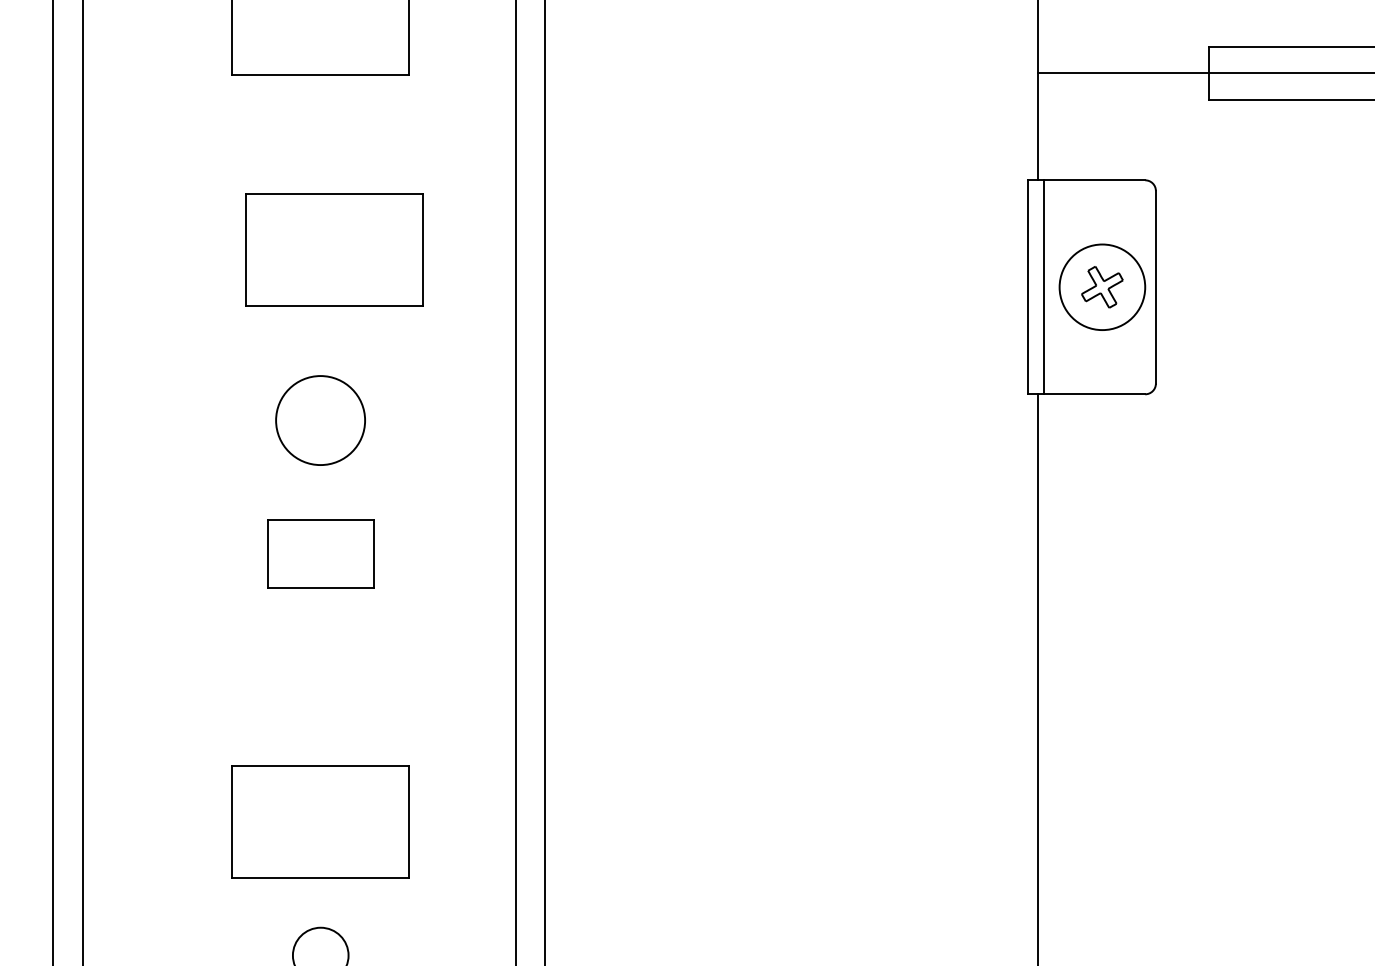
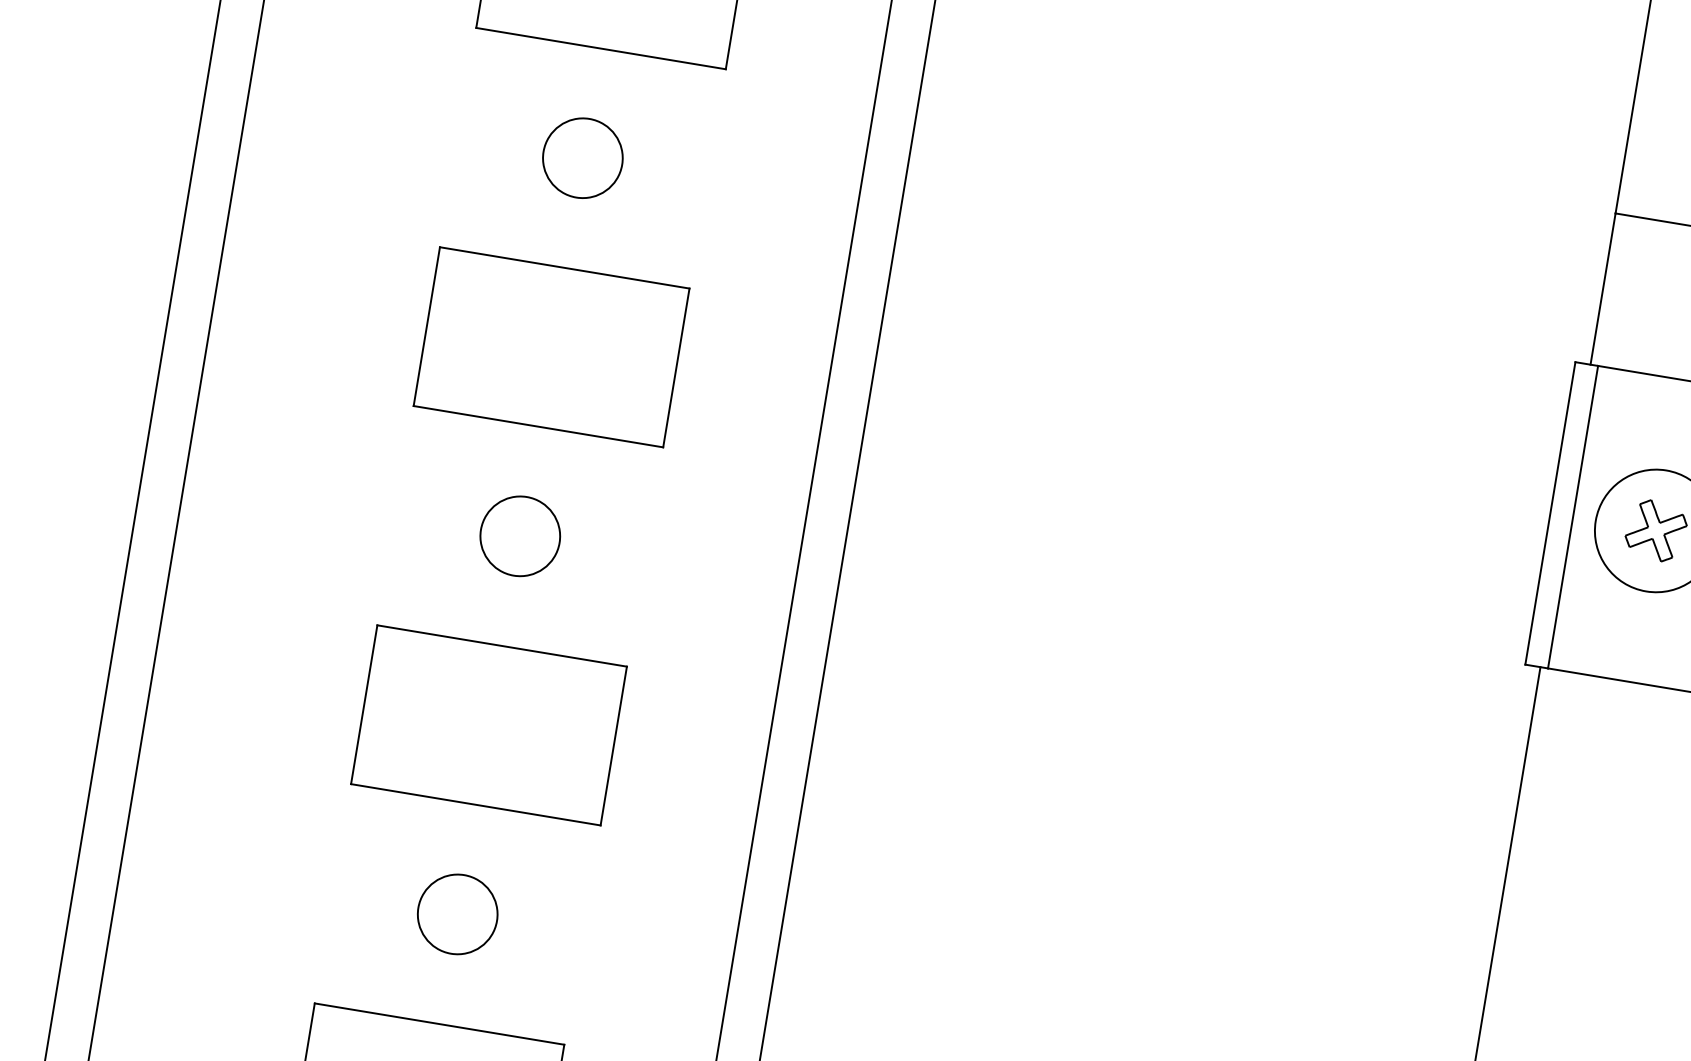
circle: (320, 152) -> (582, 157), added
part: (334, 249) -> (551, 346), moved
circle: (320, 420) -> (519, 536), size x0.62
part: (320, 553) -> (488, 724), size x1.67
circle: (320, 687) -> (457, 913), added

